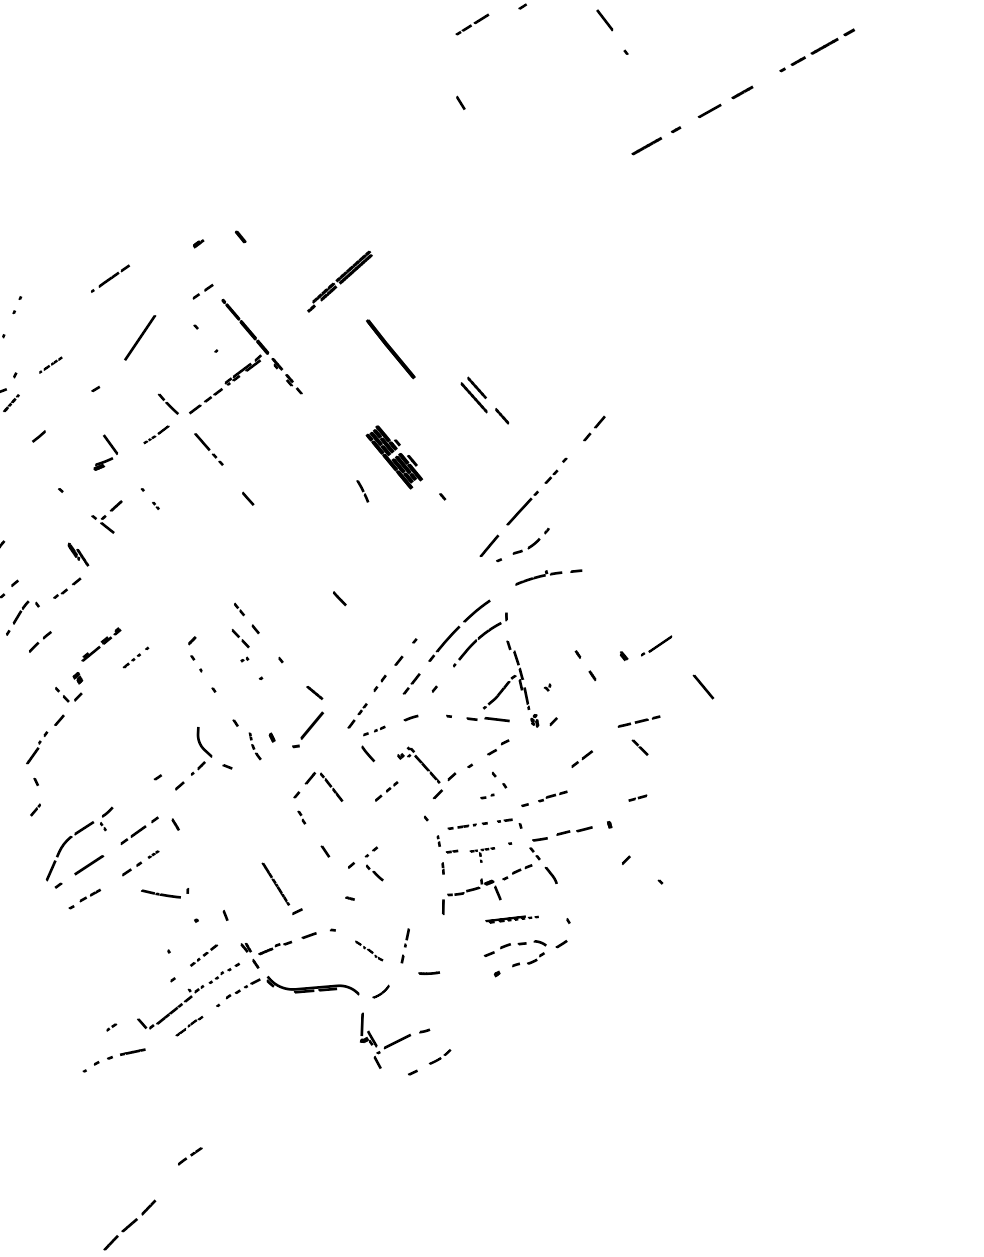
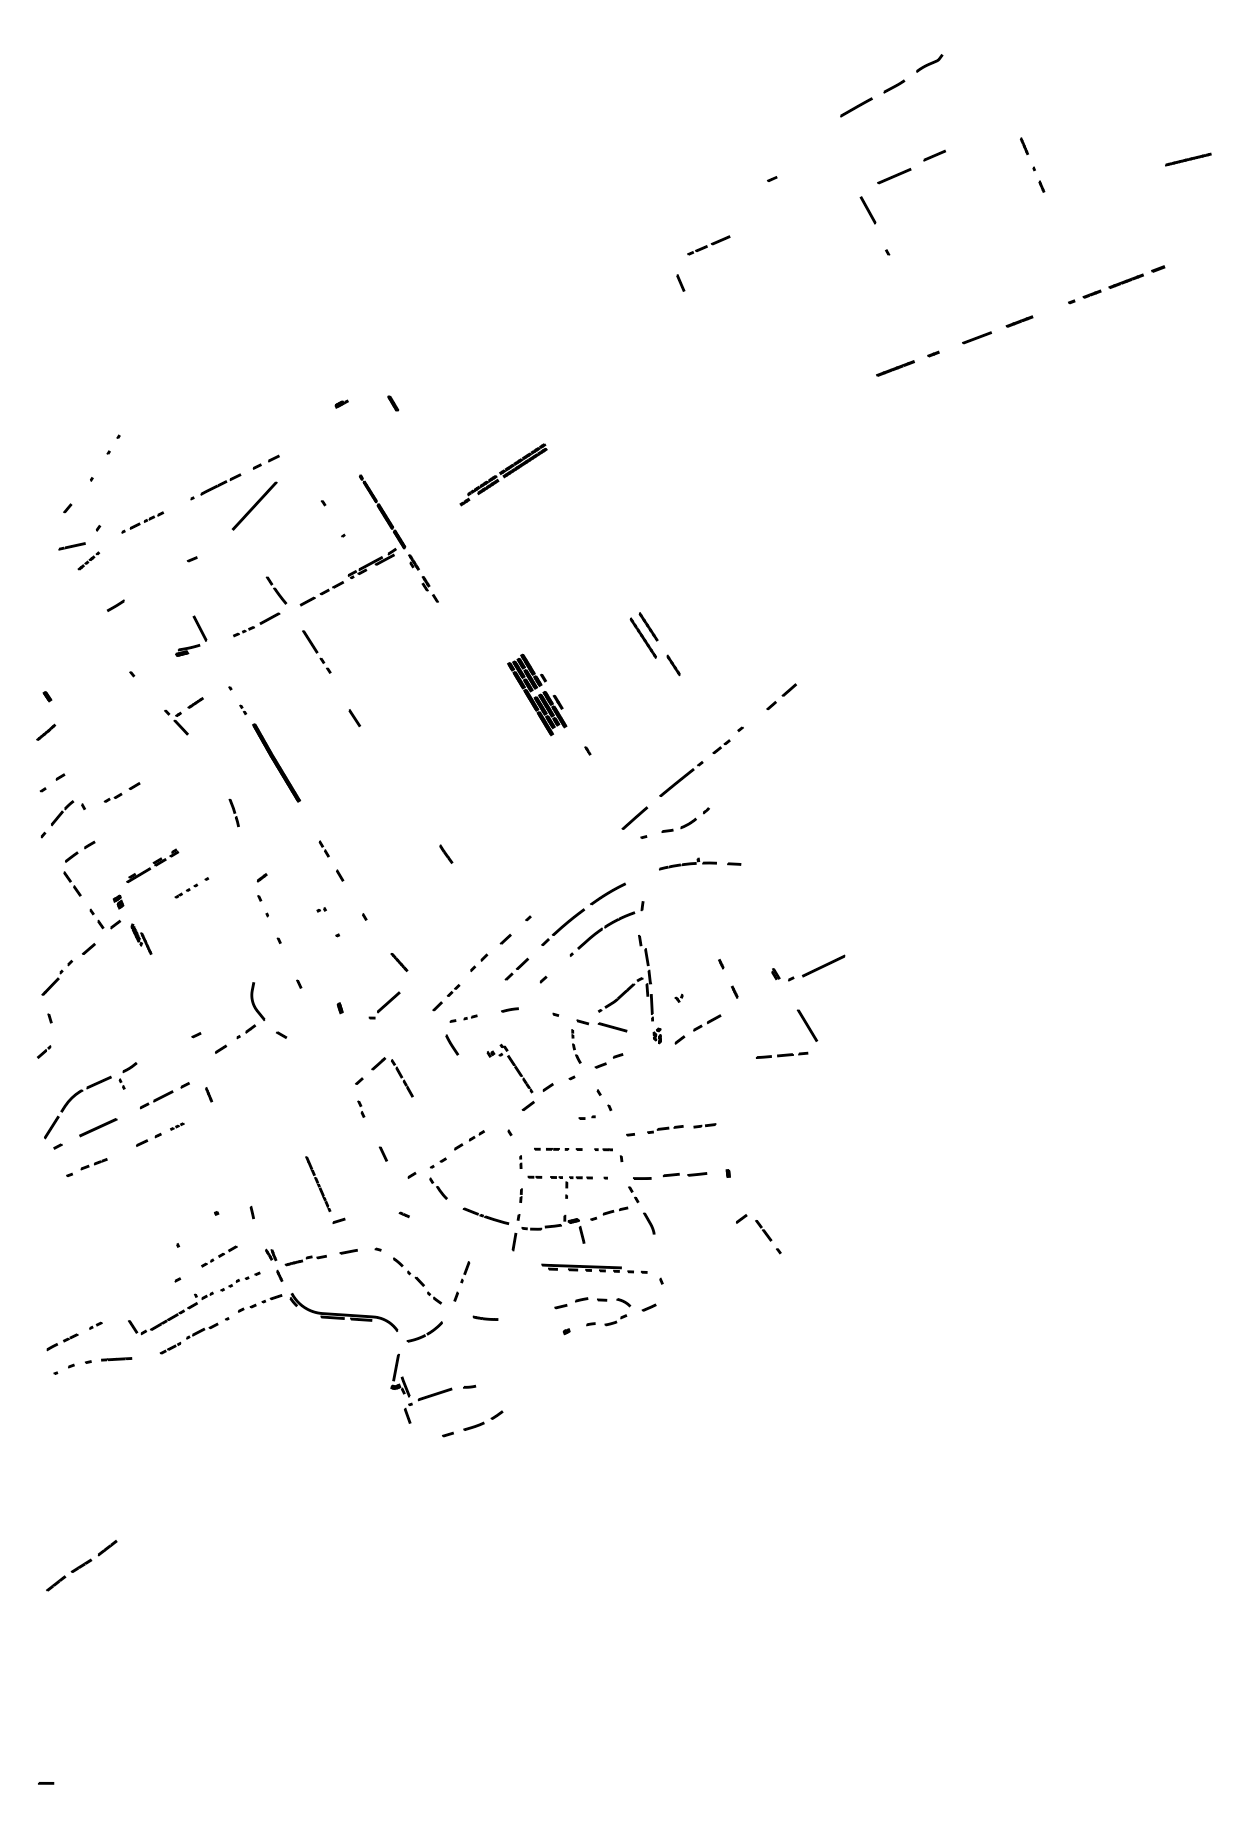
line: (471, 24) -> (707, 245), moved
line: (110, 278) -> (215, 486), moved
part: (202, 291) -> (265, 461), moved
part: (390, 348) -> (276, 762), moved
part: (50, 365) -> (142, 522), size x1.43
part: (156, 434) -> (256, 624), size x1.43
line: (362, 491) -> (233, 812), moved
part: (78, 554) -> (141, 938), moved
line: (239, 636) -> (71, 881), moved
part: (656, 645) -> (816, 967), size x1.43
line: (703, 686) -> (807, 1025), moved
part: (307, 729) -> (384, 1005), size x0.71
part: (255, 746) -> (576, 1046), moved
line: (639, 747) -> (763, 1230), moved
line: (582, 758) -> (707, 1022), moved
part: (386, 791) -> (469, 1140), moved
line: (638, 797) -> (705, 1125), moved
part: (483, 855) -> (571, 1187), size x1.43
part: (165, 892) -> (491, 1215), moved
part: (512, 918) -> (594, 1268), size x1.67
part: (368, 950) -> (417, 1280), size x1.67
part: (380, 991) -> (424, 1331), size x1.67
part: (188, 1026) -> (188, 1338), size x1.67
part: (440, 1056) -> (483, 1420), size x1.43
line: (191, 1156) -> (63, 1342), moved

